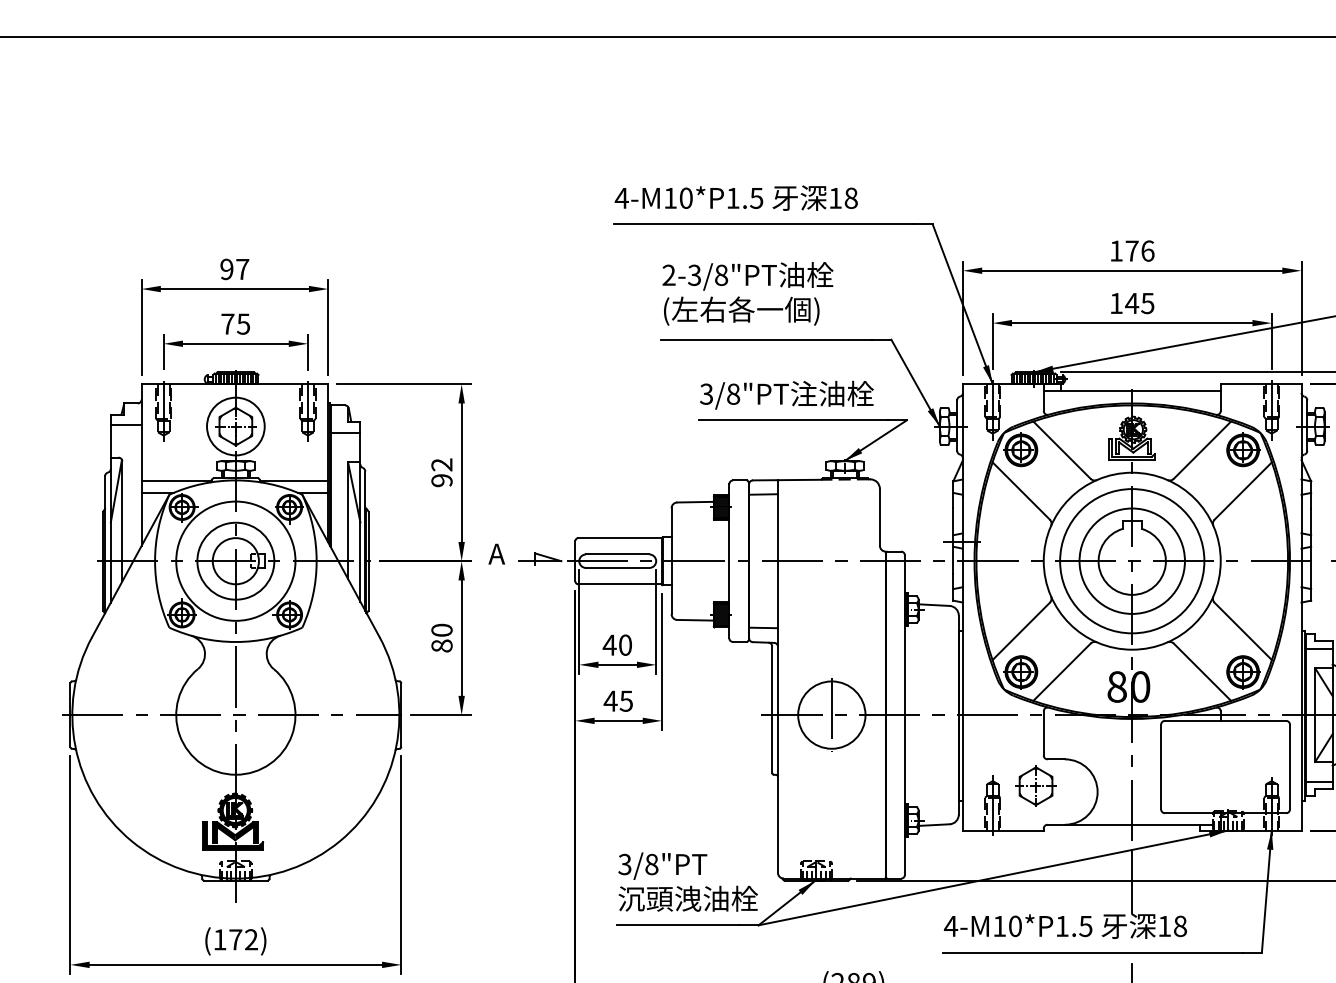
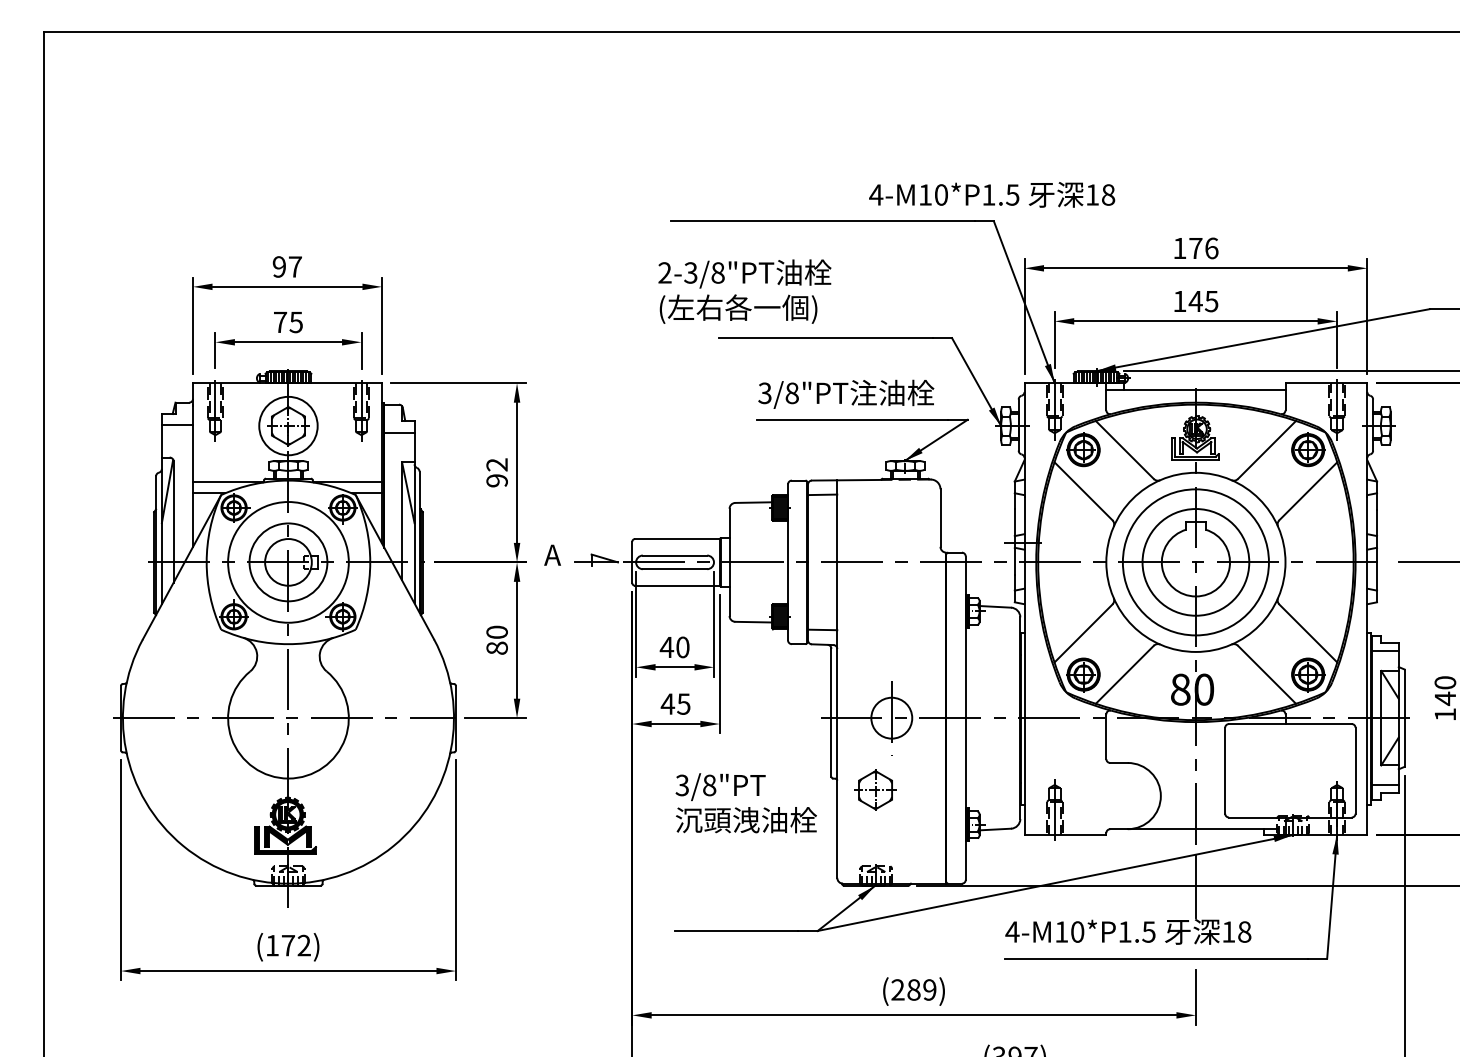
text: (736, 197) -> (992, 194), moved
text: (747, 293) -> (744, 291), moved
circle: (831, 715) -> (891, 718), size x0.6
part: (1036, 785) -> (875, 789), moved
text: (687, 882) -> (745, 803), moved

